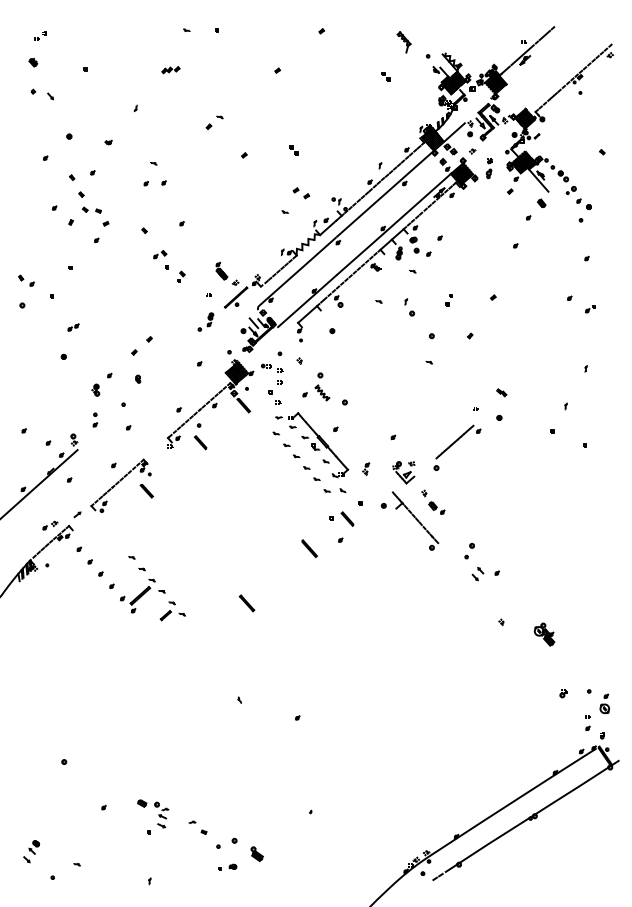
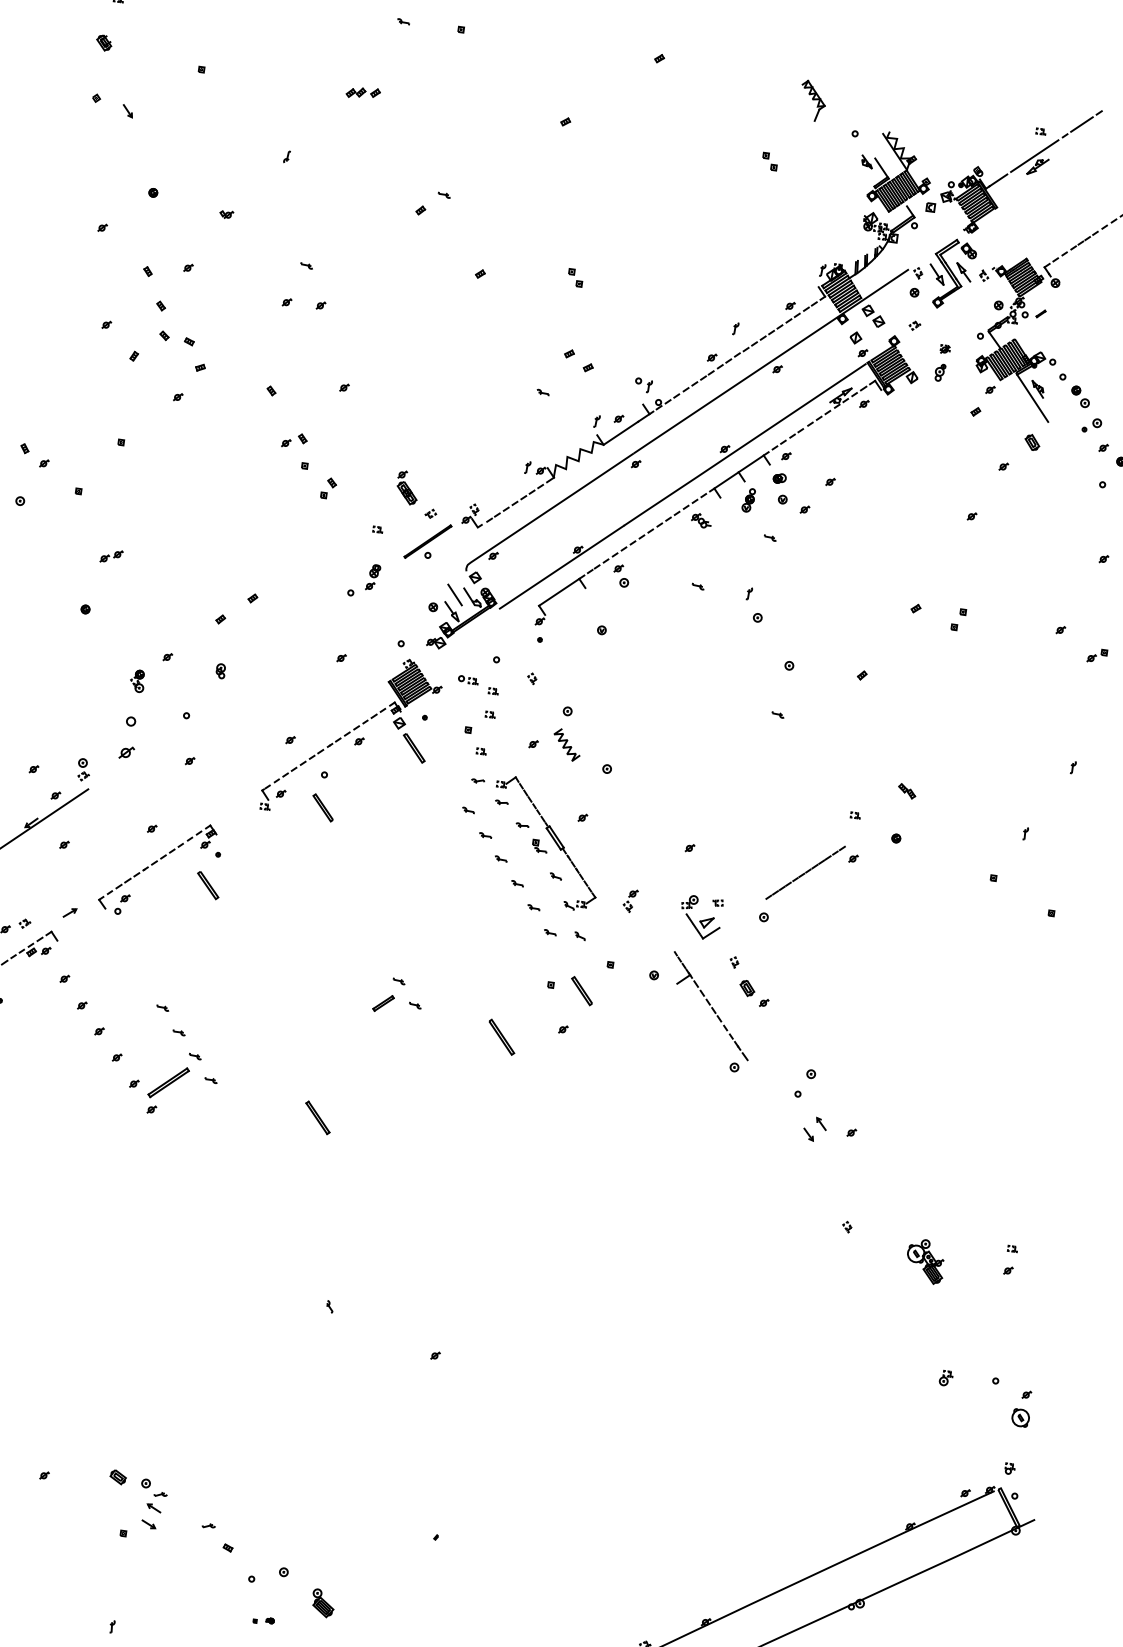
part: (448, 300) -> (957, 619), moved
part: (95, 419) -> (129, 736), size x1.6
line: (246, 603) -> (316, 1117), moved
part: (172, 611) -> (397, 997), moved
part: (587, 723) -> (1008, 1261), moved
part: (227, 866) -> (263, 1619), size x0.6

